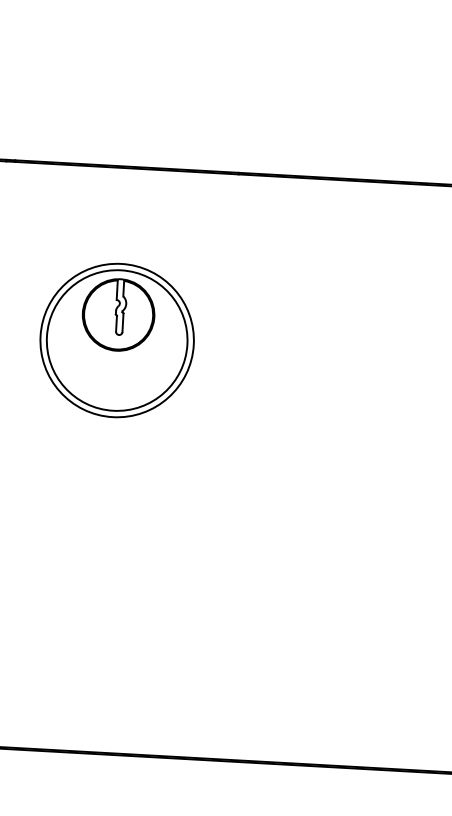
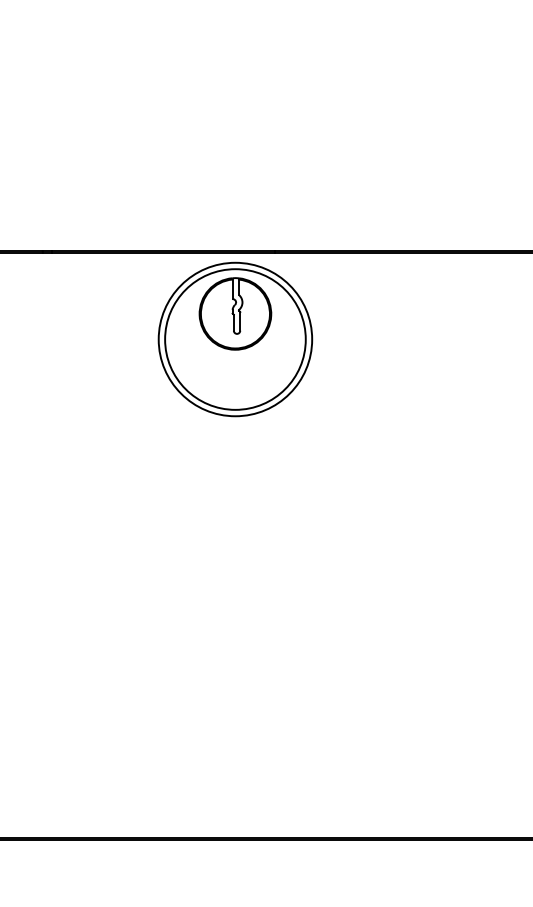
part: (117, 340) -> (235, 339), moved

